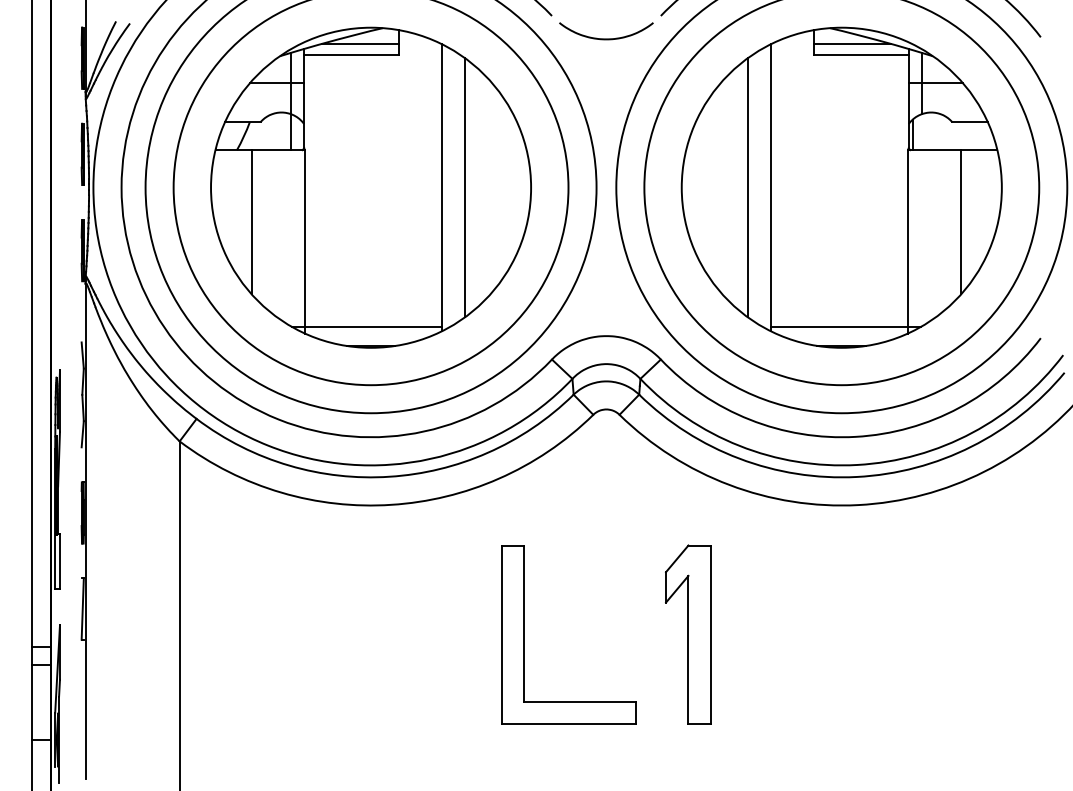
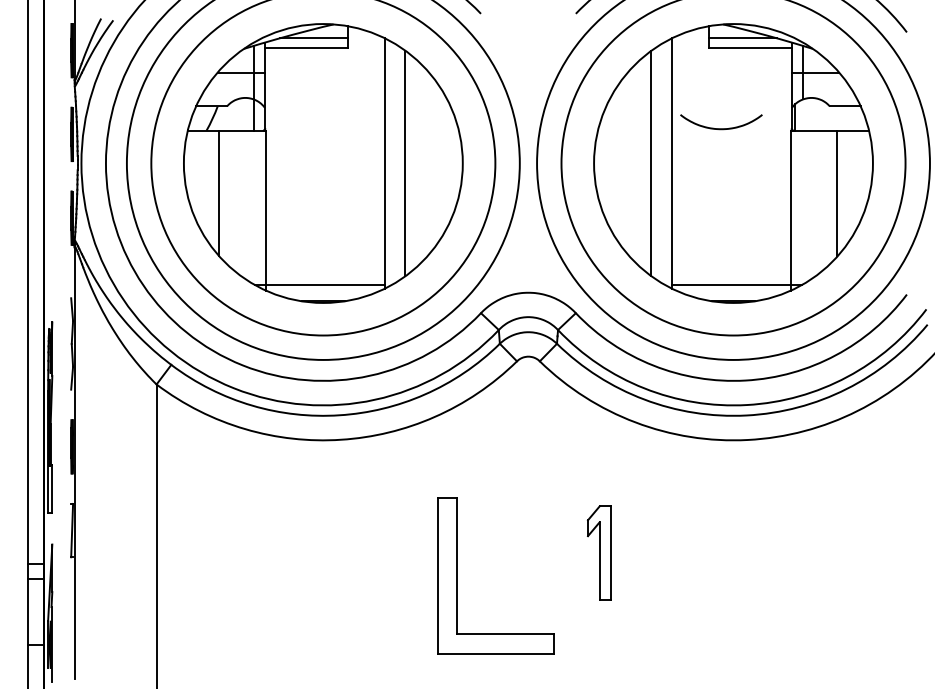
curve: (606, 38) -> (721, 128), moved
part: (525, 634) -> (457, 575), moved
part: (687, 634) -> (599, 552), size x0.6

